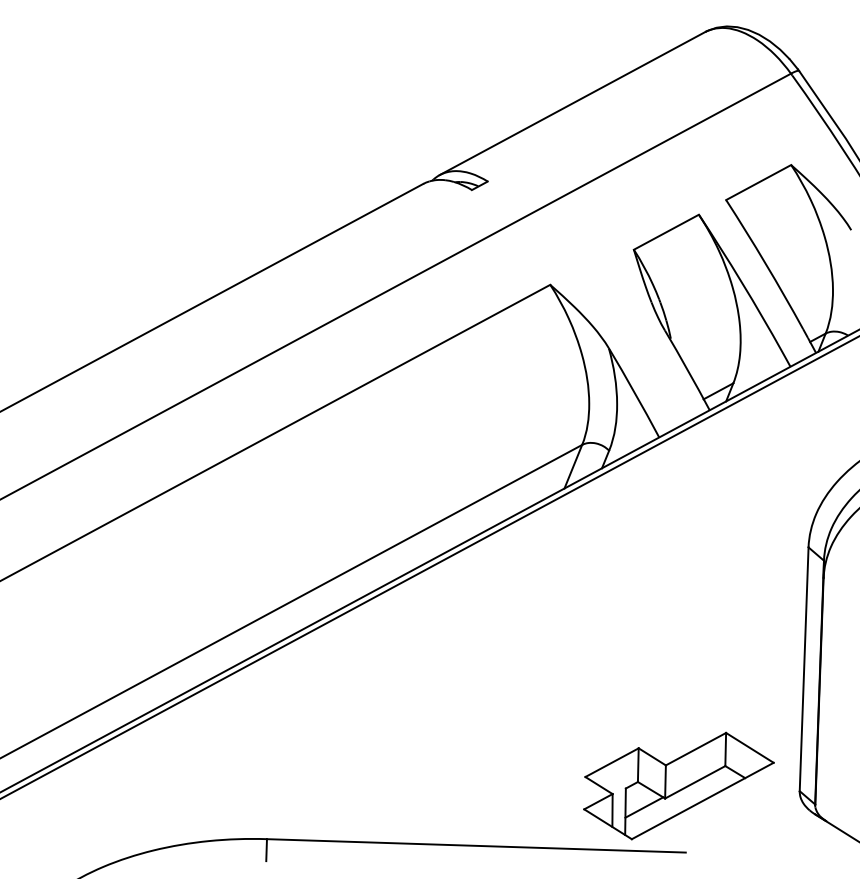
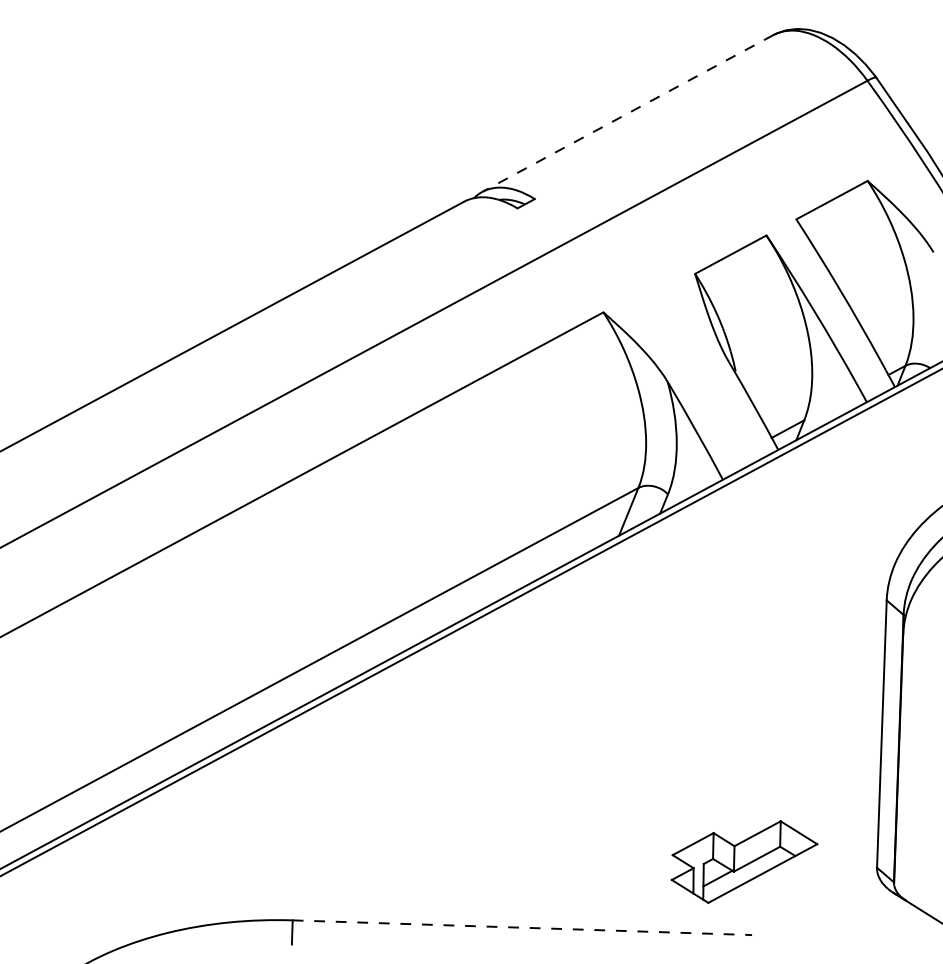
line: (572, 103) -> (627, 113), solid -> dashed
part: (678, 785) -> (744, 861), size x0.7
line: (476, 845) -> (522, 927), solid -> dashed

